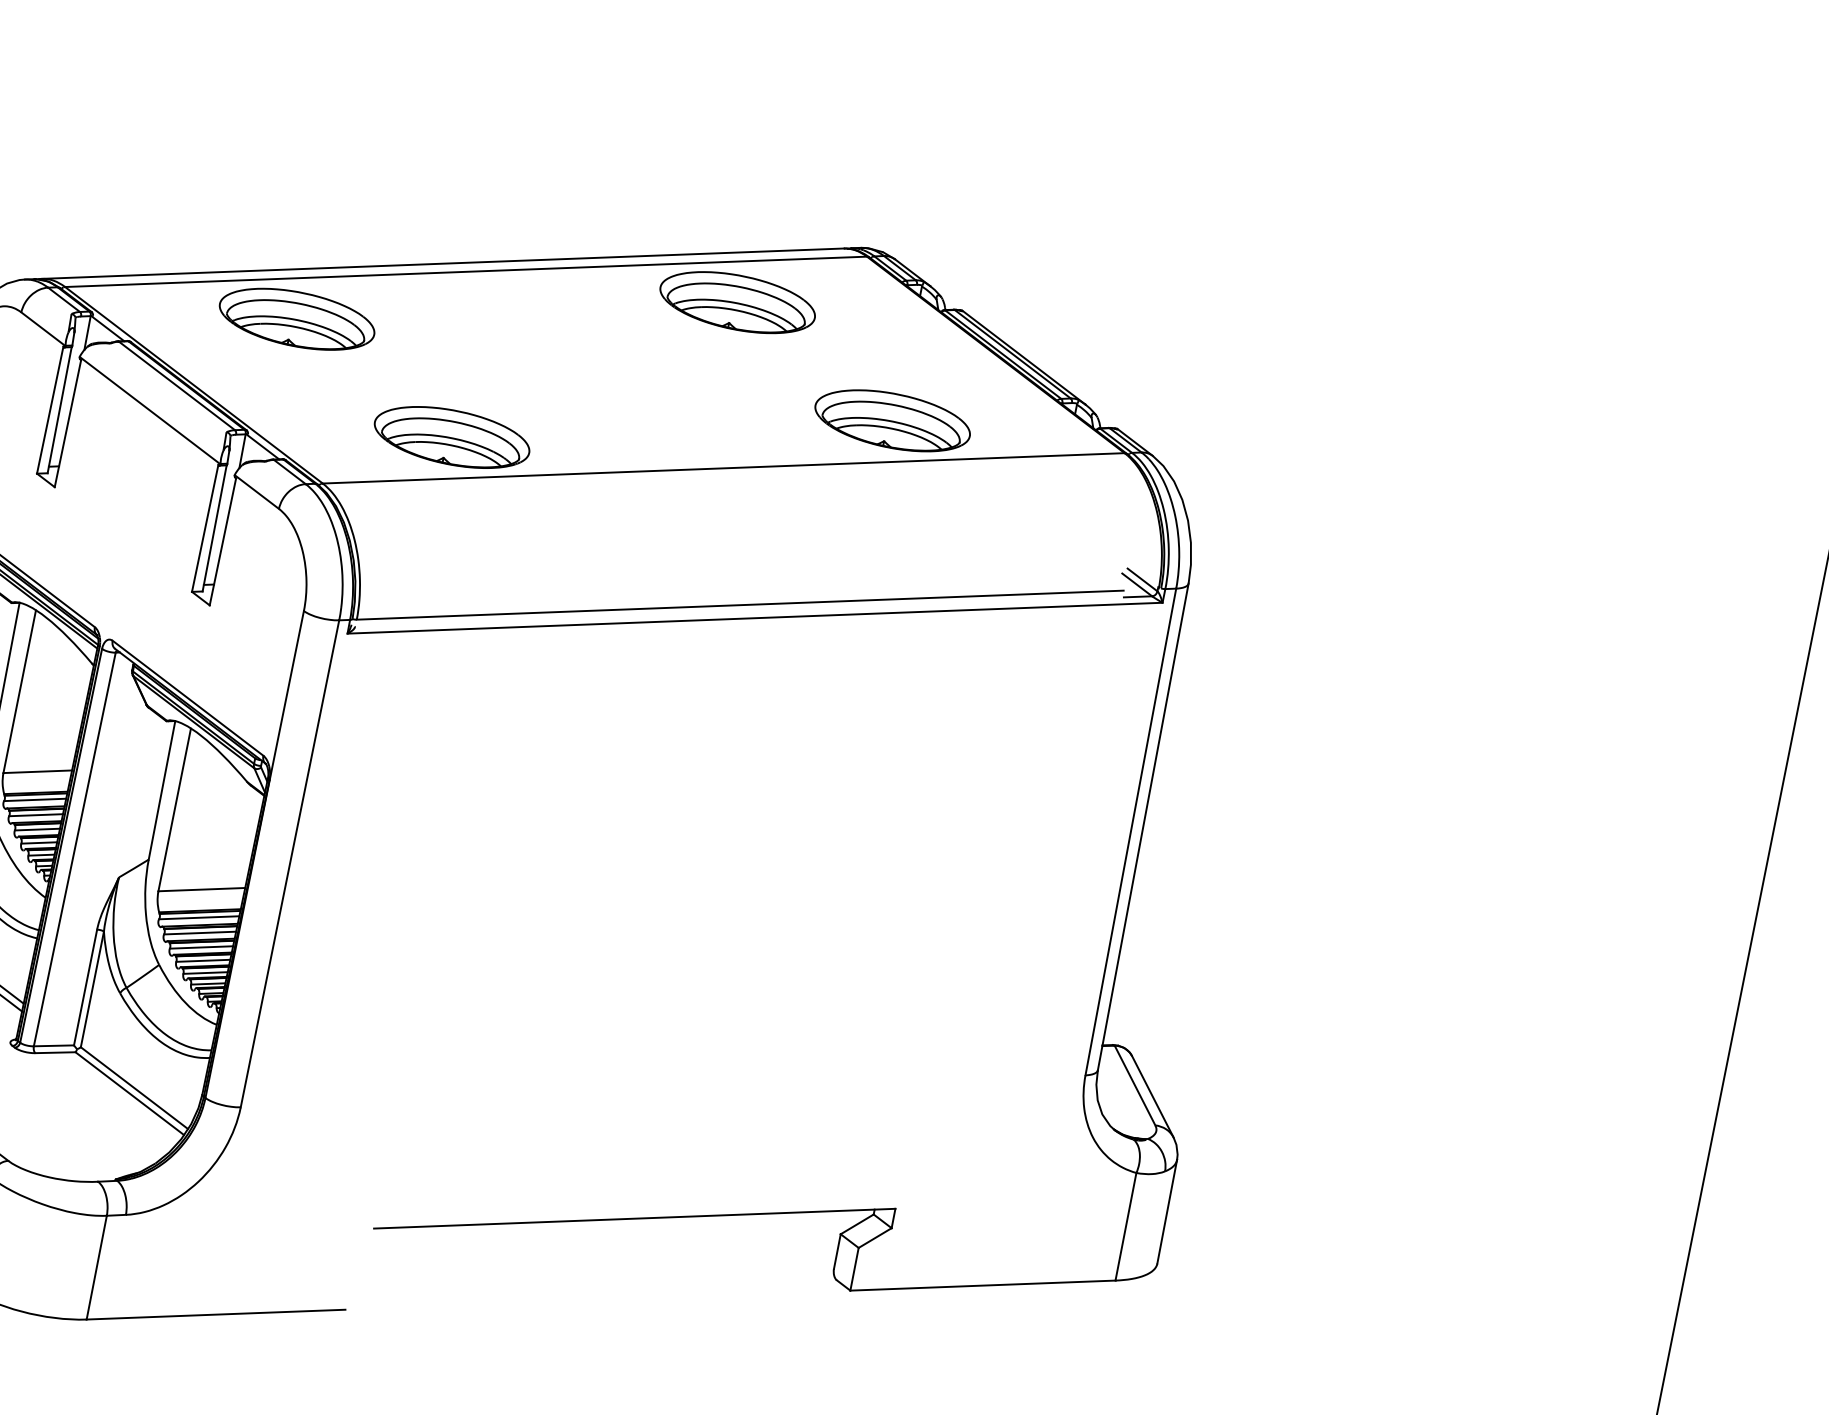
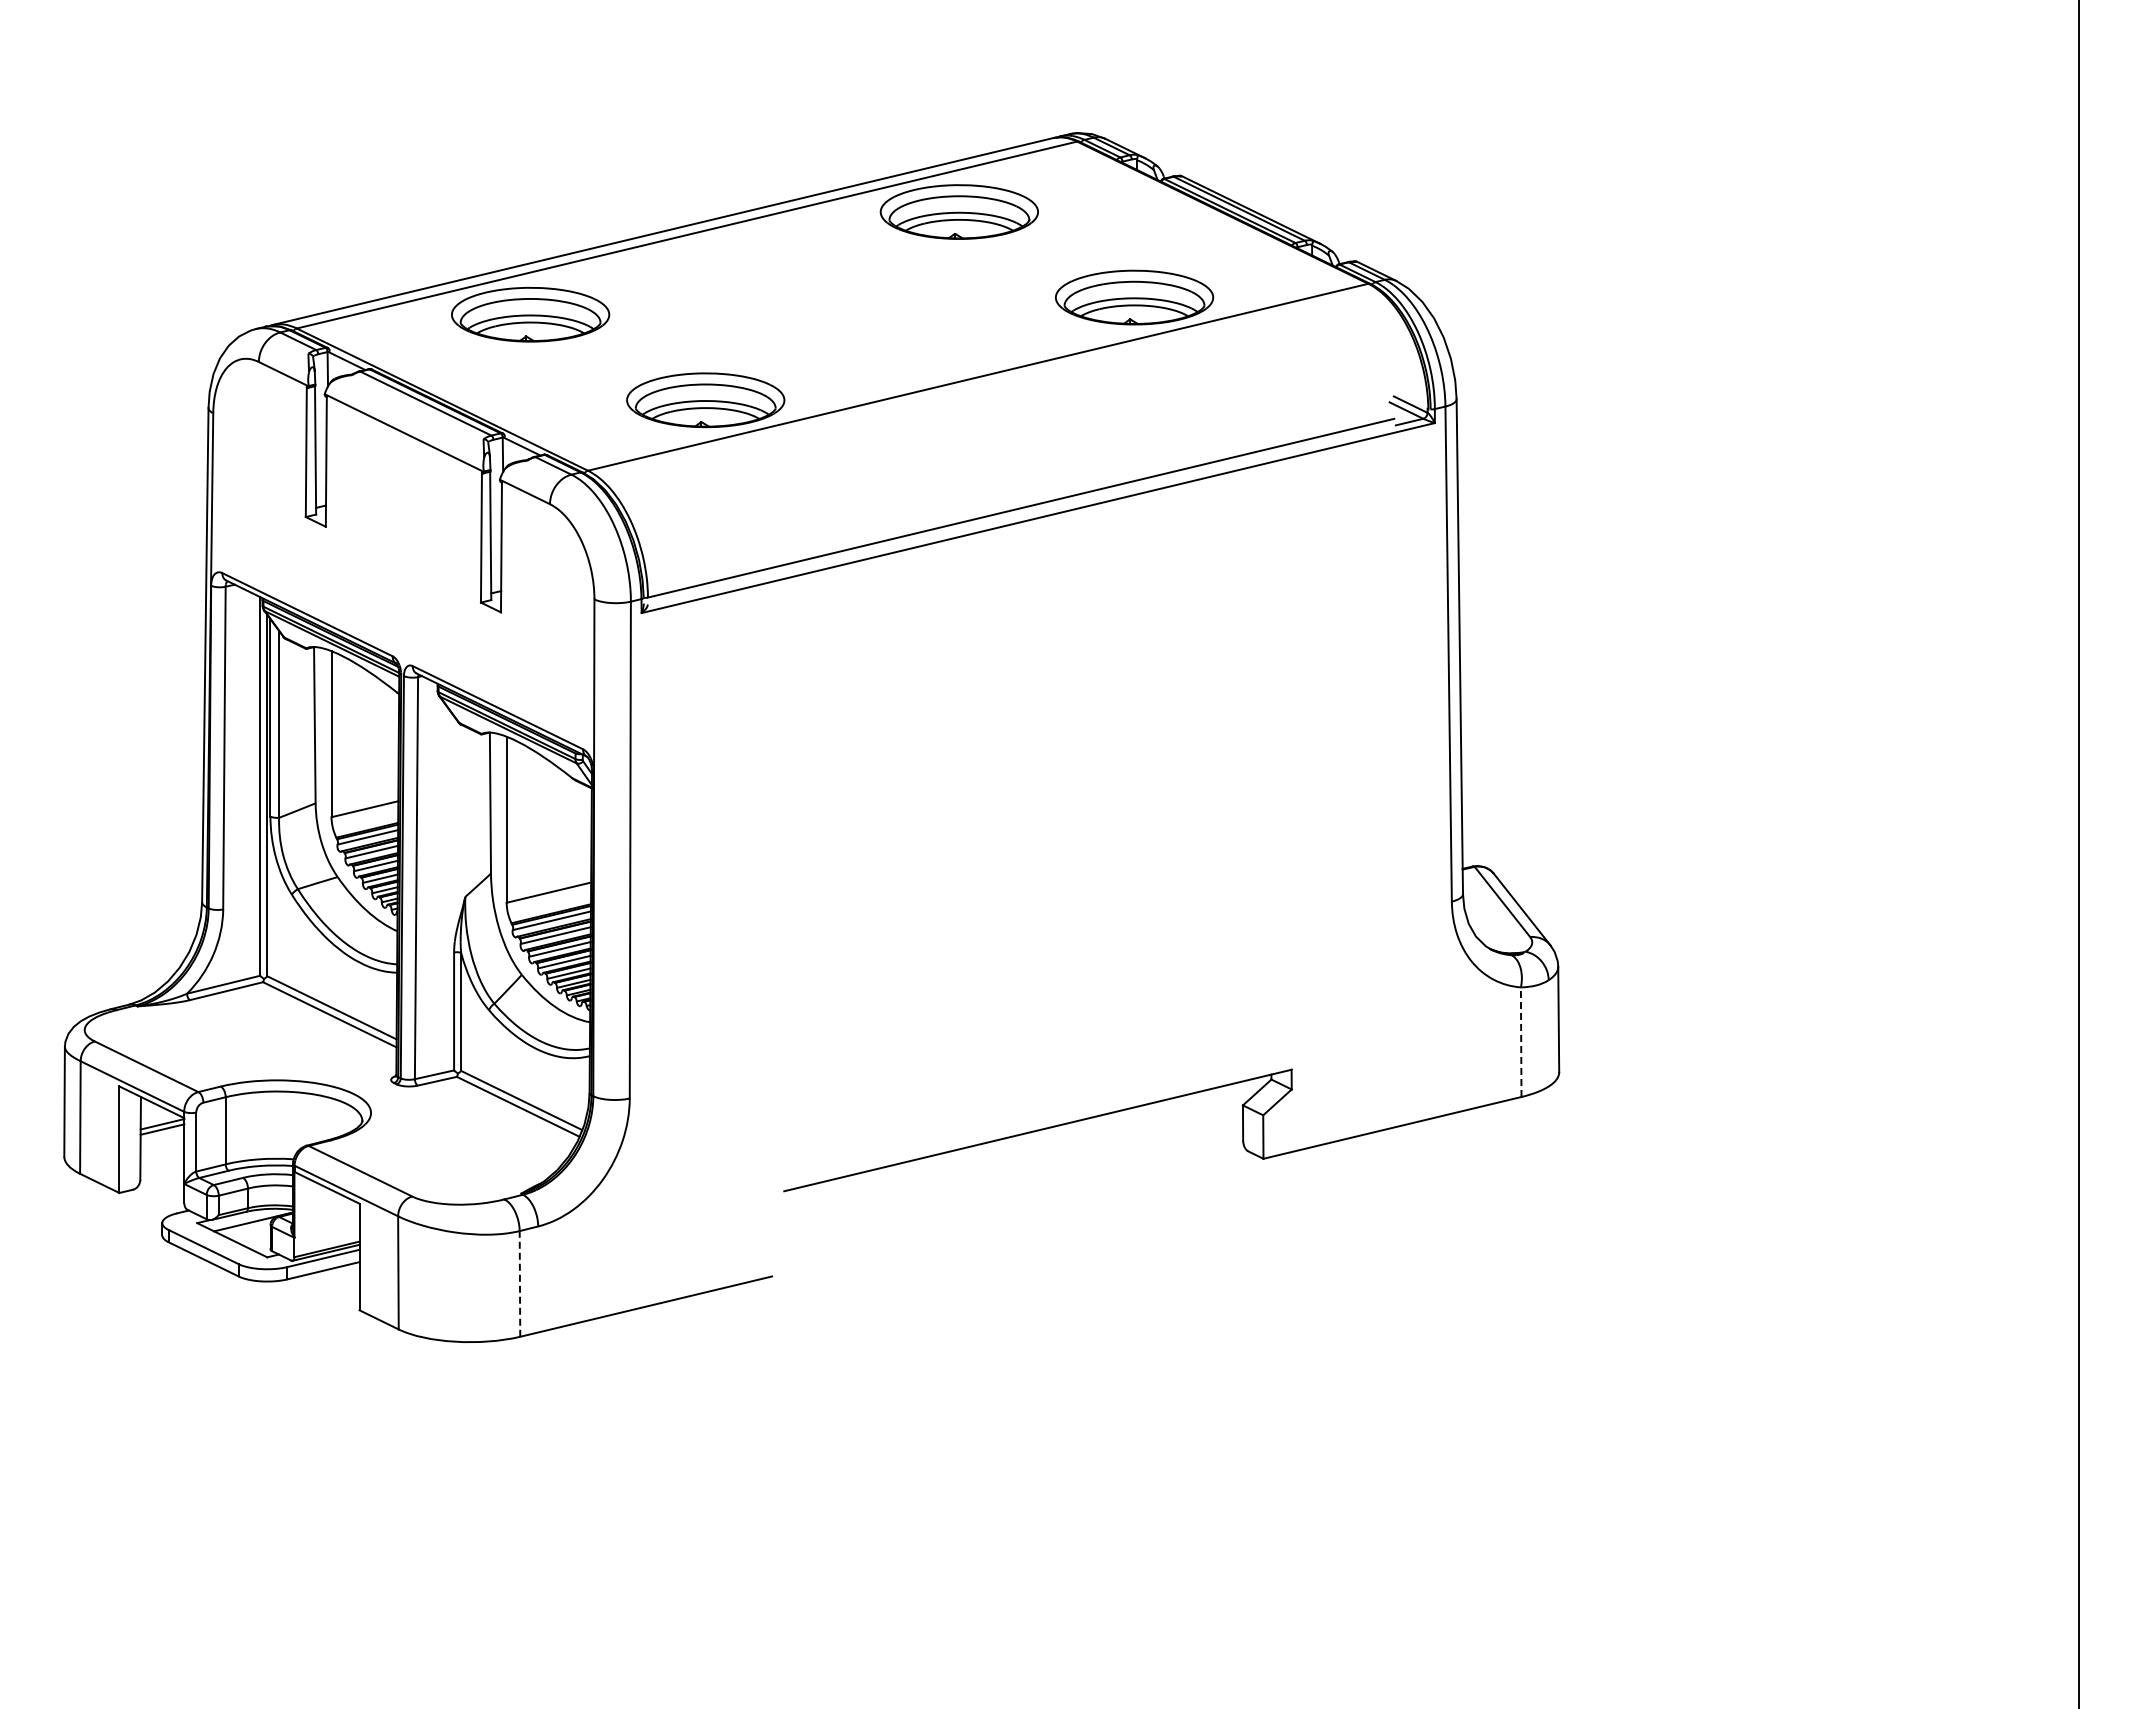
line: (1126, 1227) -> (1521, 1042), solid -> dashed
line: (96, 1267) -> (519, 1283), solid -> dashed

